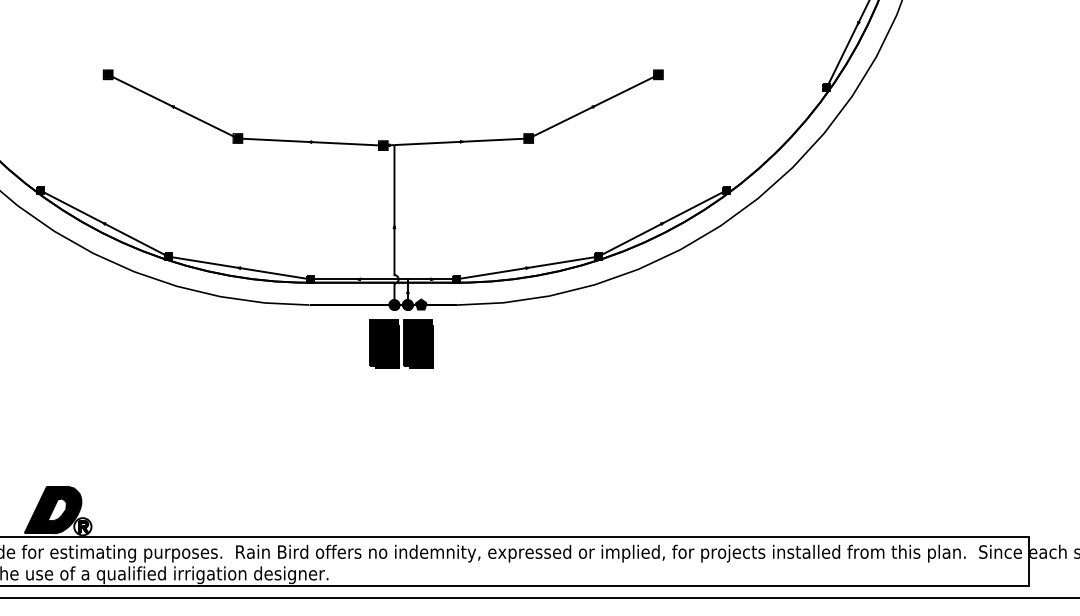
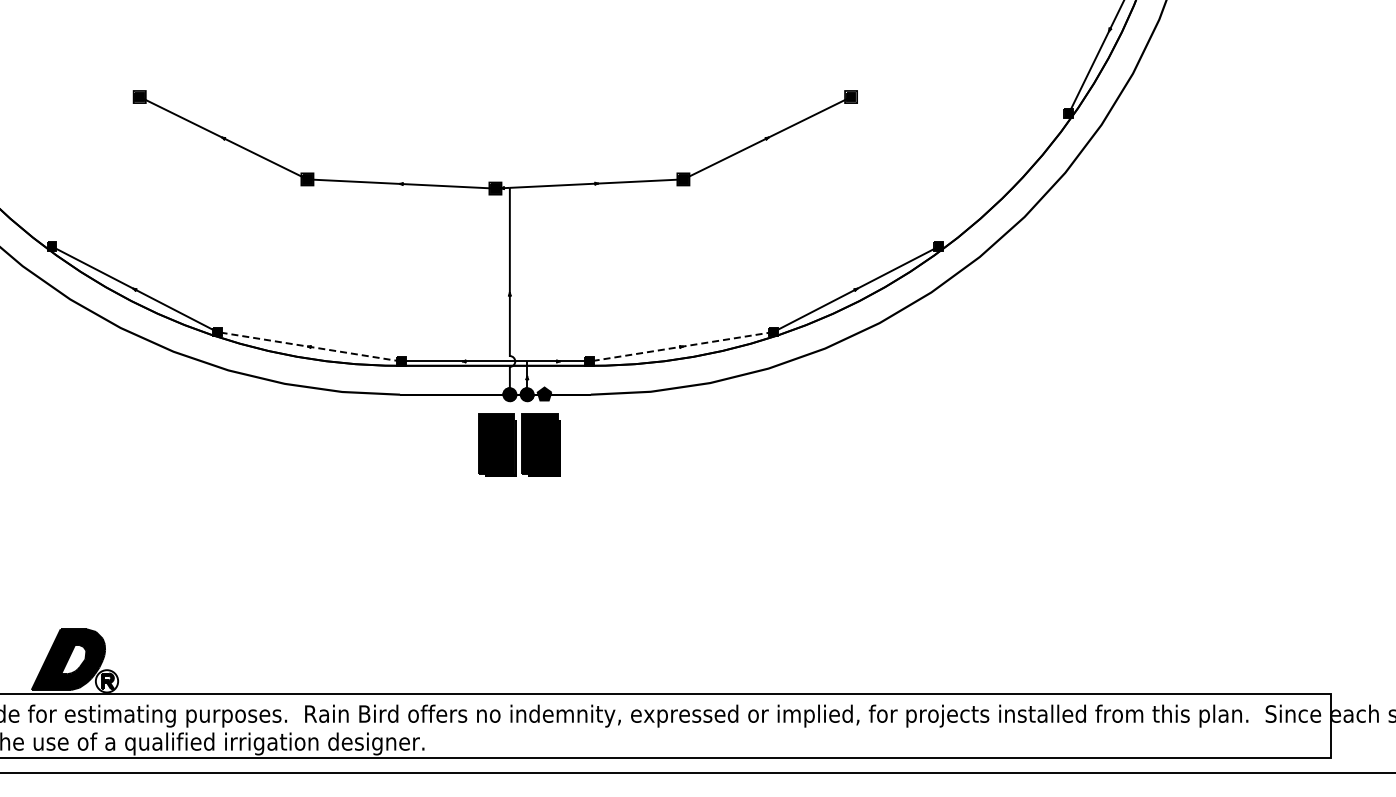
line: (238, 267) -> (308, 346), solid -> dashed
line: (526, 267) -> (680, 346), solid -> dashed

